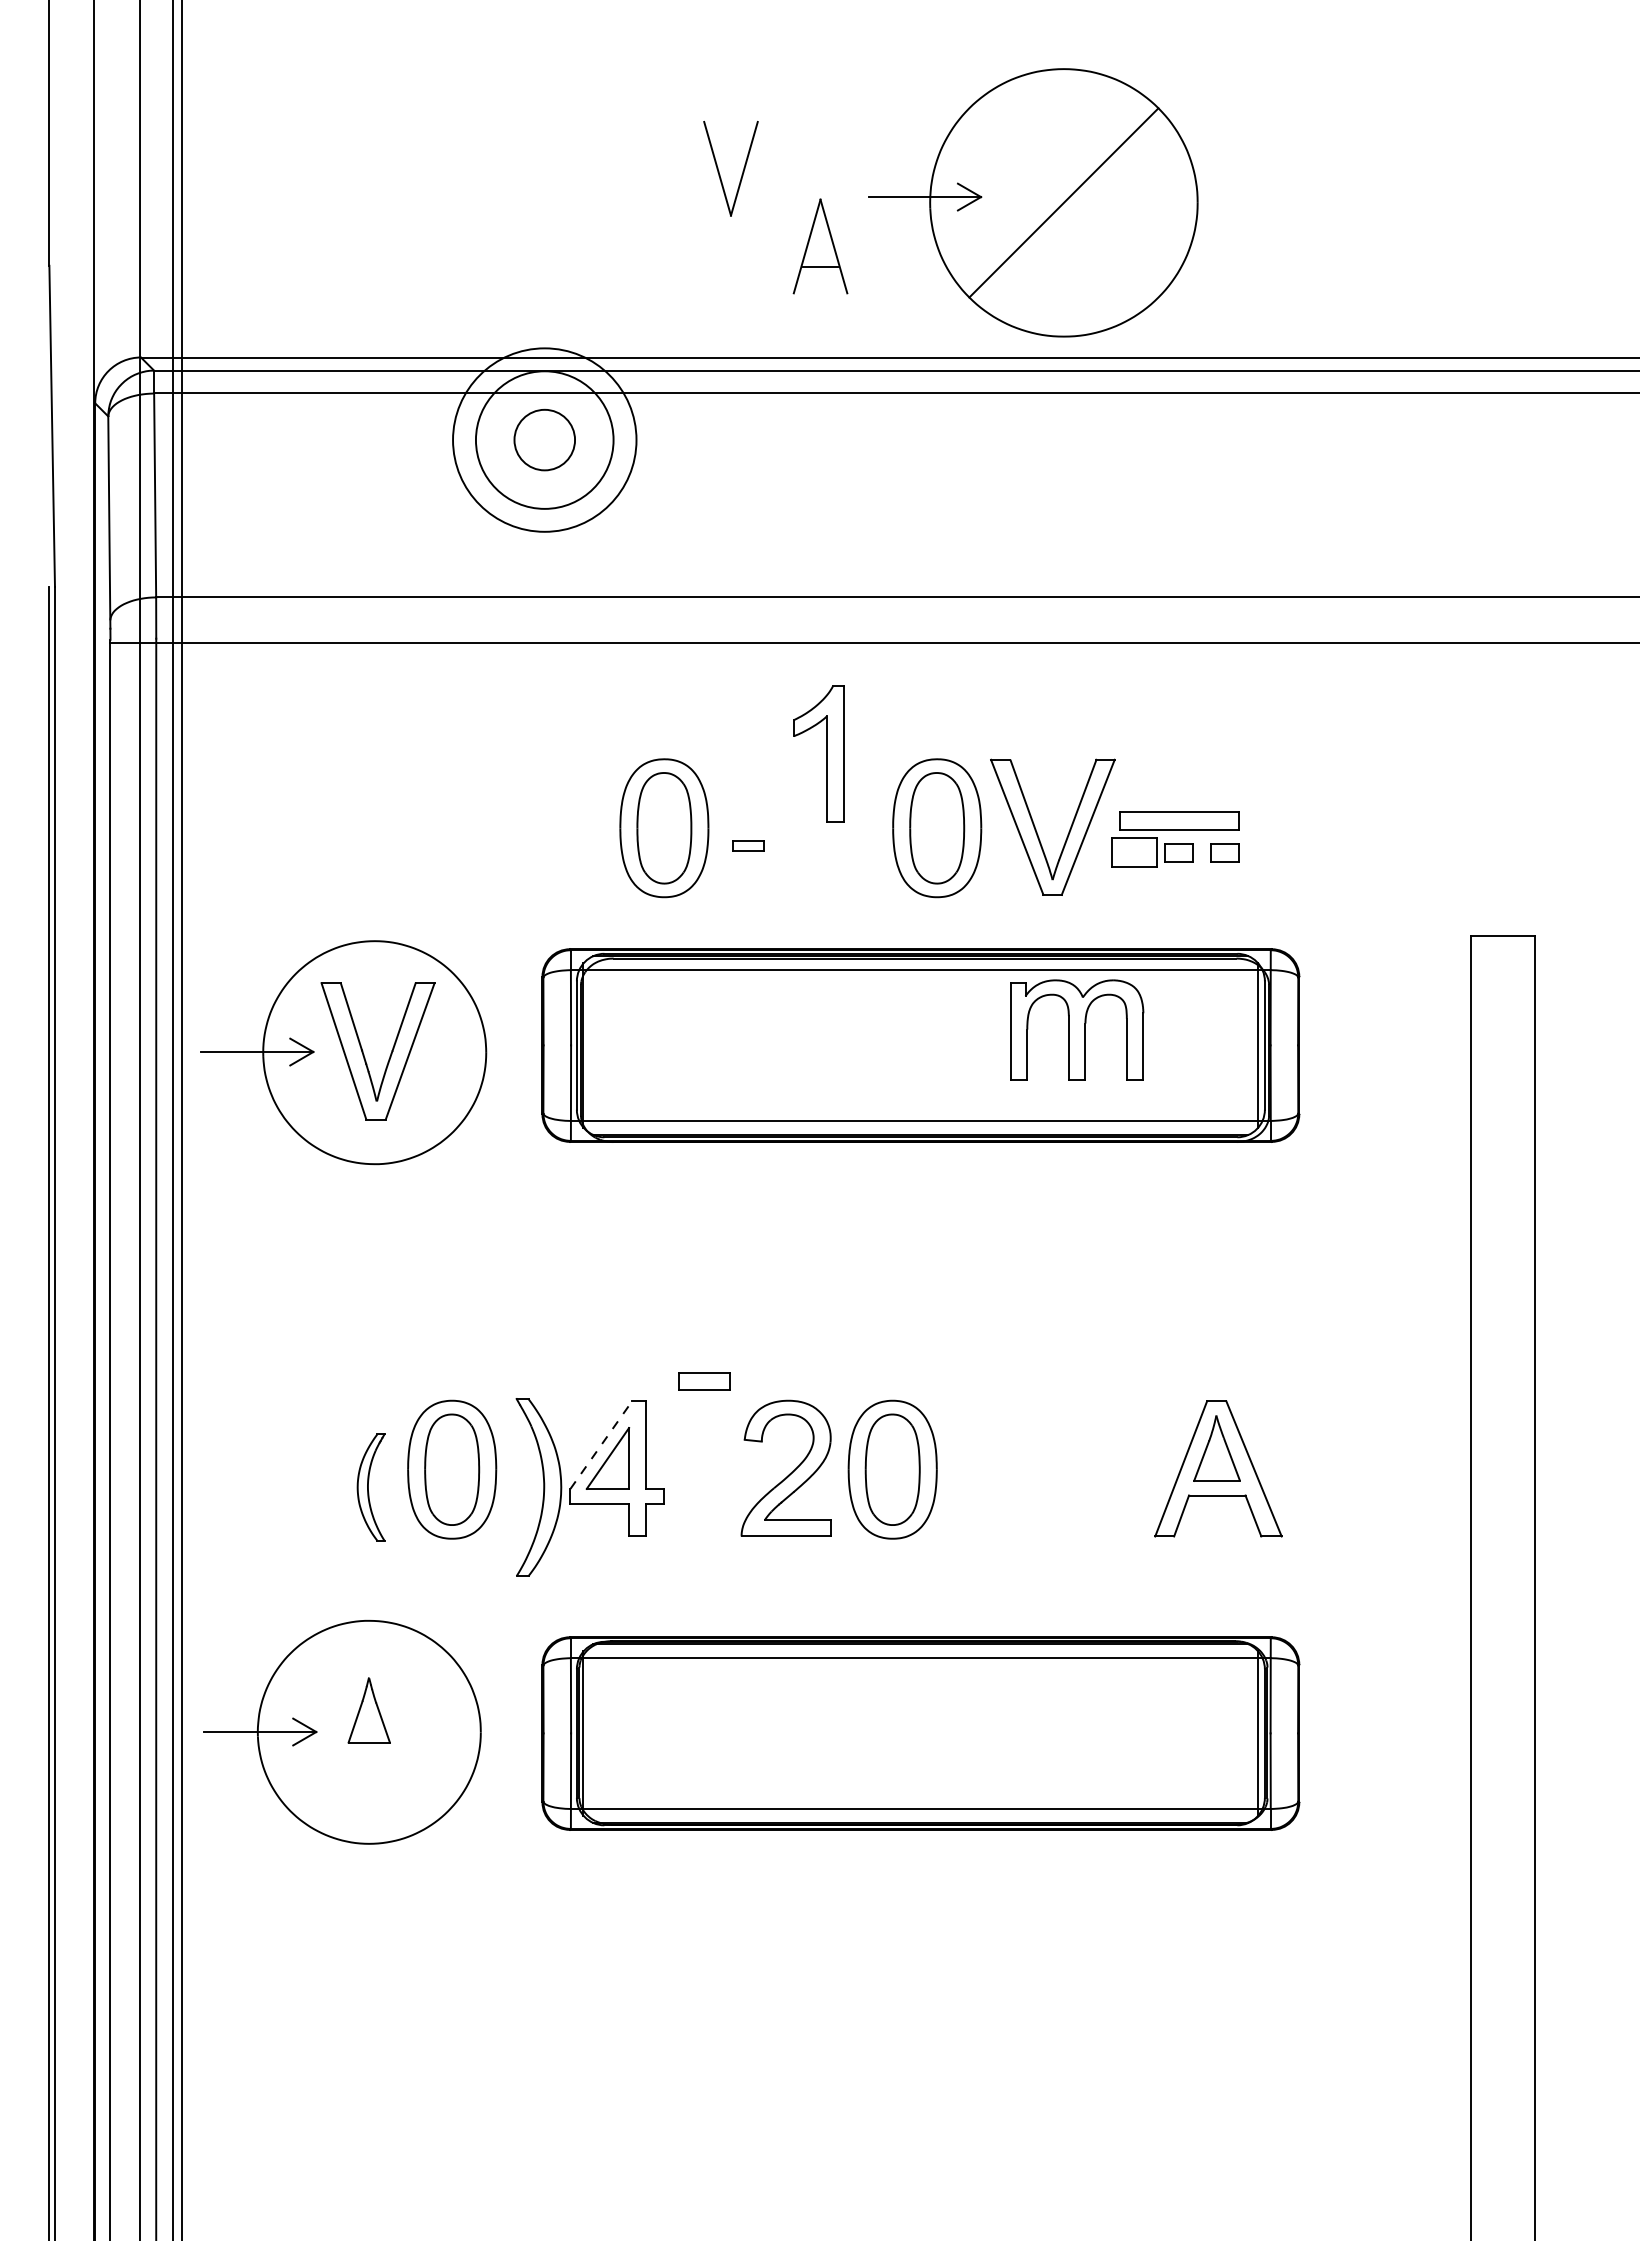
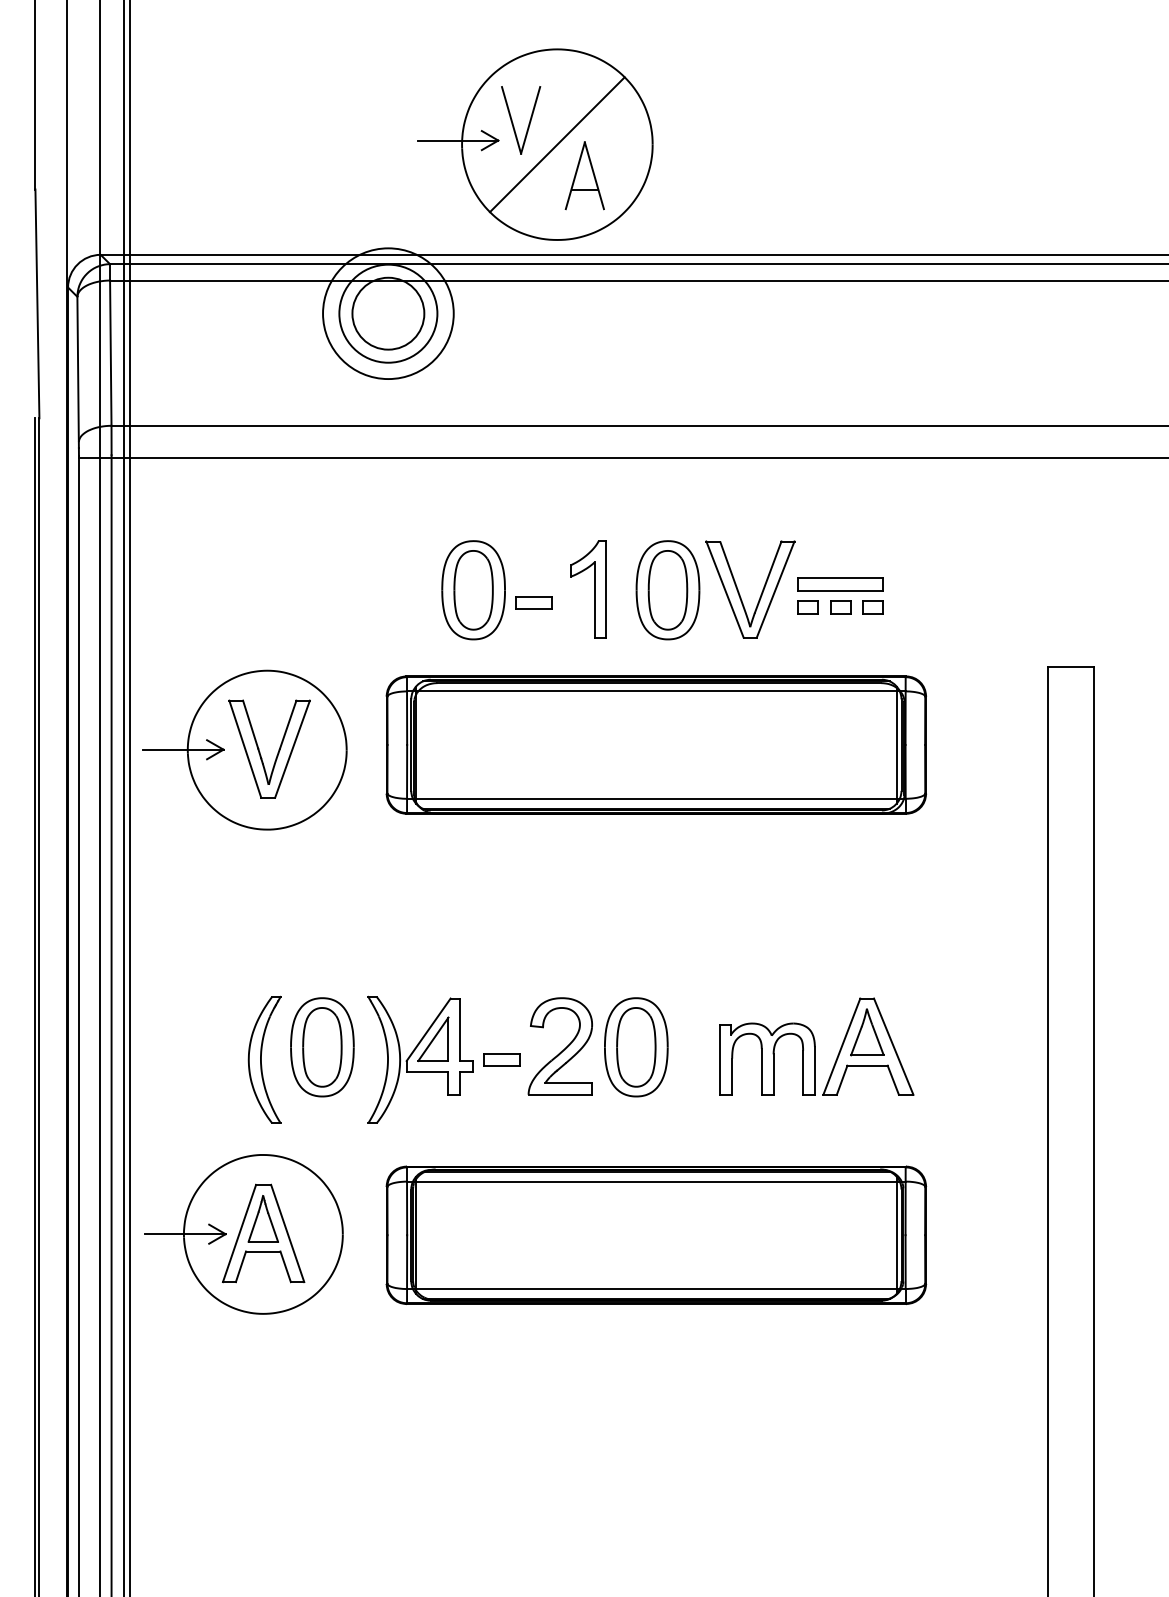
part: (1033, 202) -> (535, 144), moved
circle: (544, 439) -> (388, 313), size x1.67
part: (826, 753) -> (594, 589), moved
part: (748, 845) -> (533, 602), size x1.67
part: (1133, 852) -> (807, 607), size x0.62
part: (1077, 1029) -> (767, 1058), moved
part: (704, 1381) -> (502, 1059), moved
line: (601, 1445) -> (428, 1030), dashed -> solid
part: (370, 1487) -> (264, 1059), size x1.67
part: (369, 1730) -> (263, 1233), added

